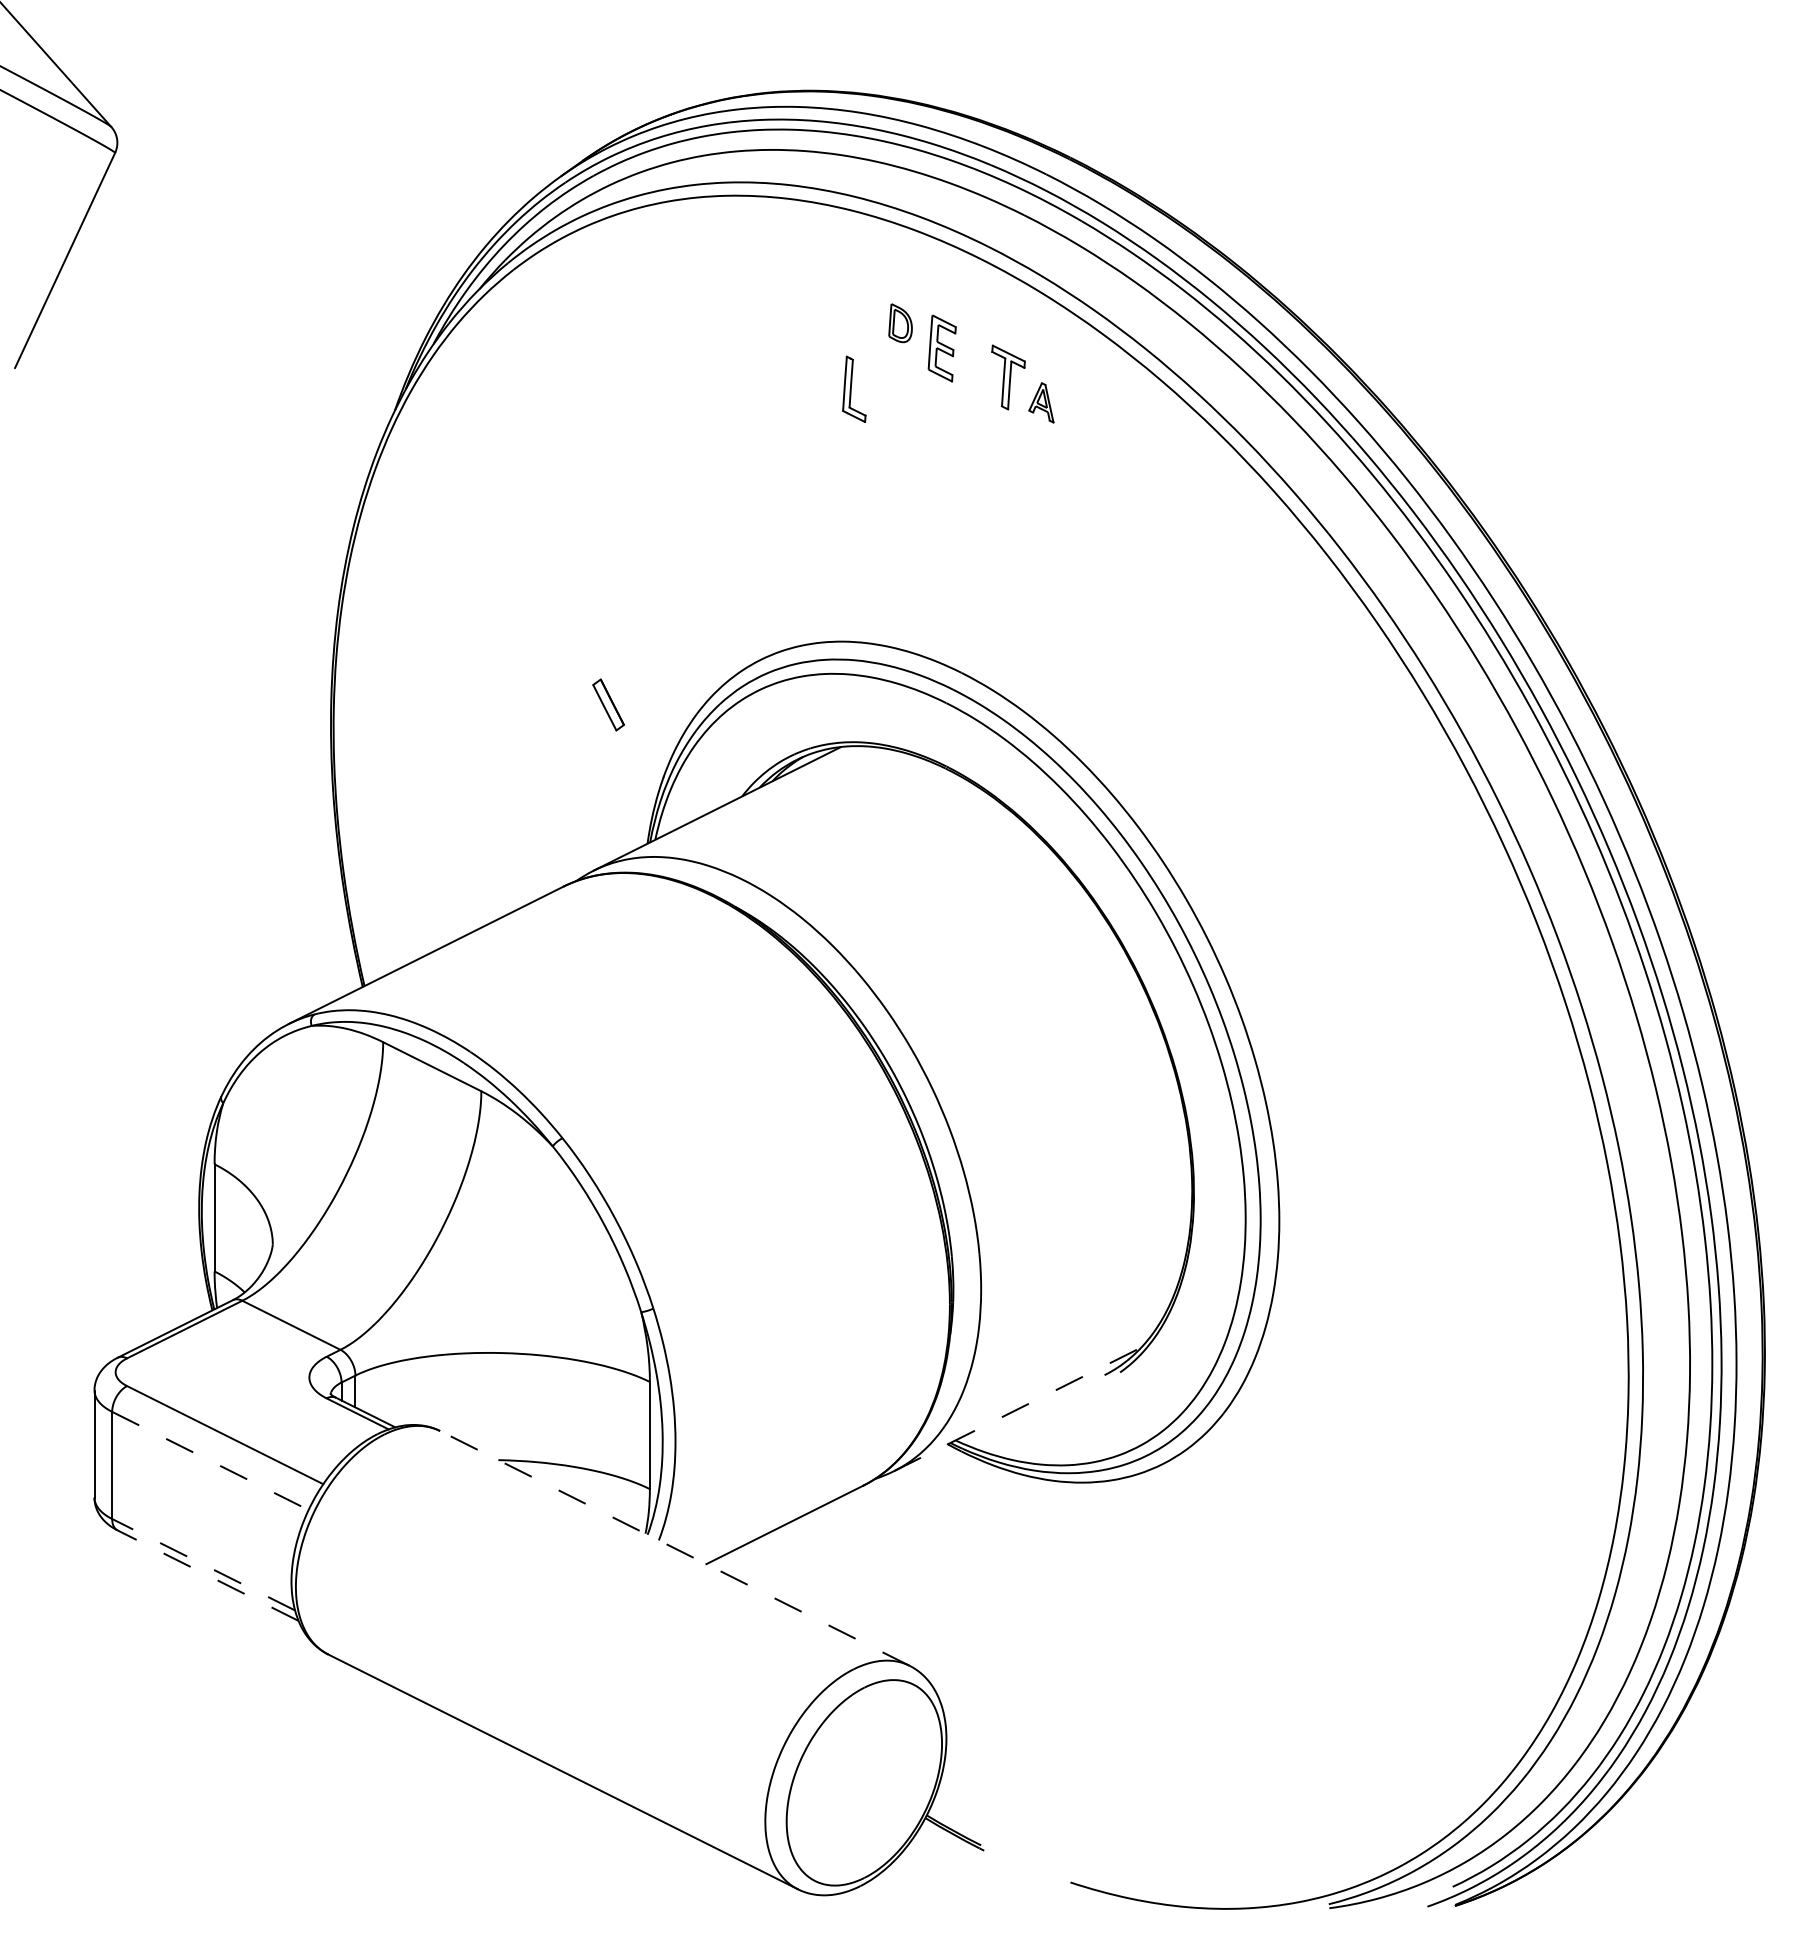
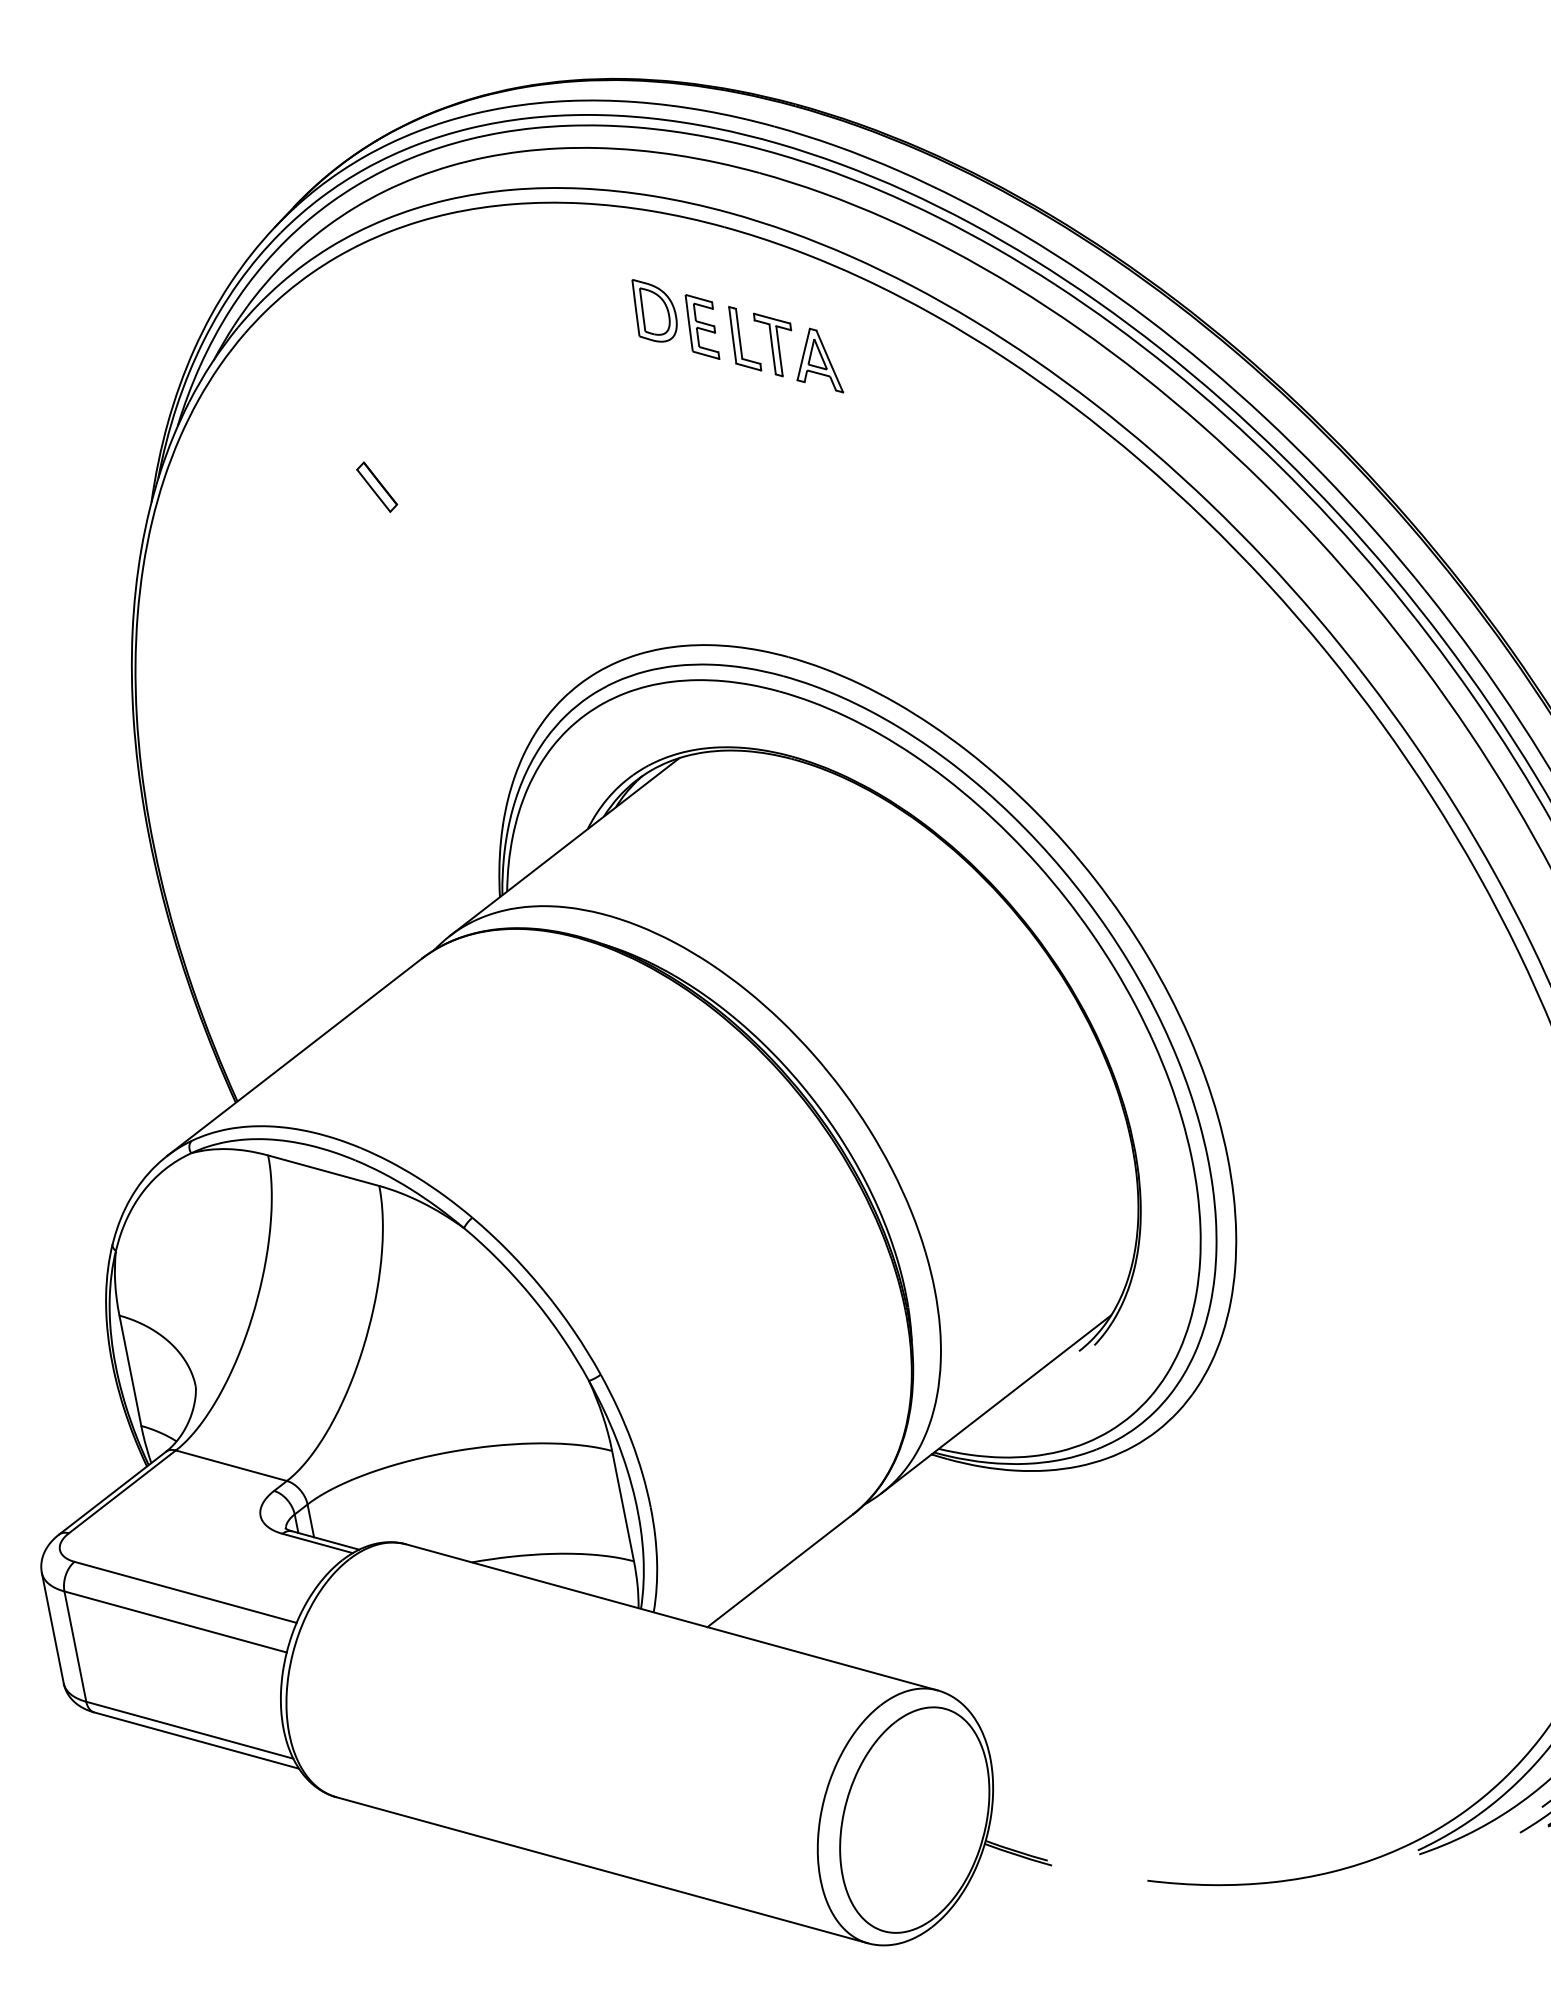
part: (900, 322) -> (654, 308), size x1.67
part: (854, 388) -> (743, 338), moved
part: (1041, 402) -> (815, 362), size x1.67
part: (608, 704) -> (376, 486), moved
line: (1017, 1409) -> (996, 1404), dashed -> solid
line: (210, 1460) -> (175, 1621), dashed -> solid
line: (674, 1548) -> (671, 1617), dashed -> solid
line: (203, 1564) -> (189, 1730), dashed -> solid
line: (207, 1575) -> (195, 1740), dashed -> solid

